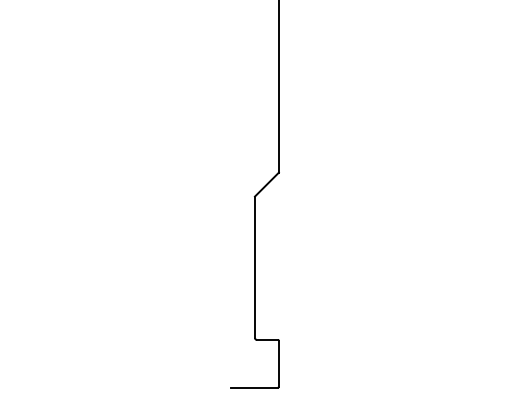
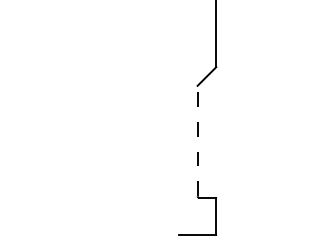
line: (255, 267) -> (198, 141), solid -> dashed

